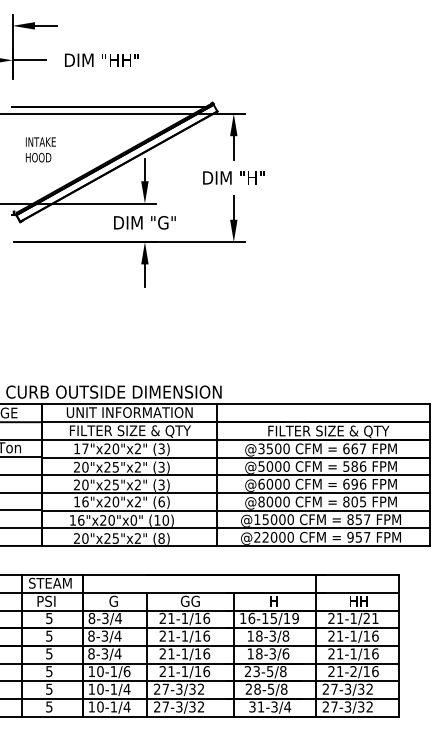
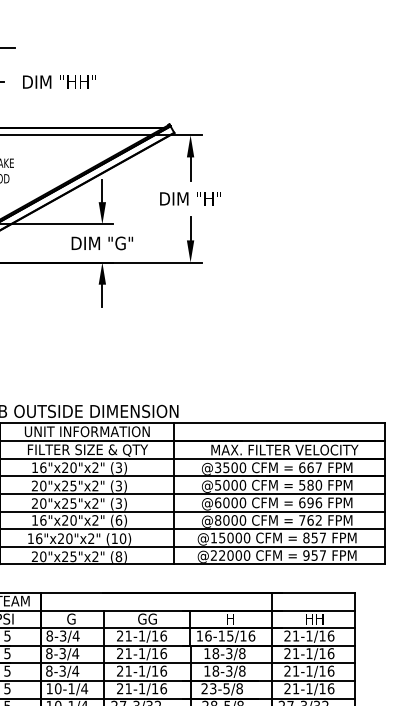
text: (328, 431) -> (284, 450), FILTER SIZE & QTY -> MAX. FILTER VELOCITY
text: (85, 448) -> (43, 467), 17"x20"x2" -> 16"x20"x2"
text: (363, 466) -> (319, 485), 586 -> 580
text: (354, 501) -> (310, 519), 805 -> 762
text: (133, 520) -> (91, 538), 16"x20"x0" -> 16"x20"x2"
text: (295, 618) -> (251, 636), 16-15/19 -> 16-15/16
text: (370, 618) -> (326, 636), 21-1/21 -> 21-1/16
text: (285, 653) -> (241, 670), 18-3/6 -> 18-3/8
text: (126, 671) -> (84, 688), 10-1/6 -> 10-1/4
text: (353, 671) -> (309, 688), 21-2/16 -> 21-1/16

